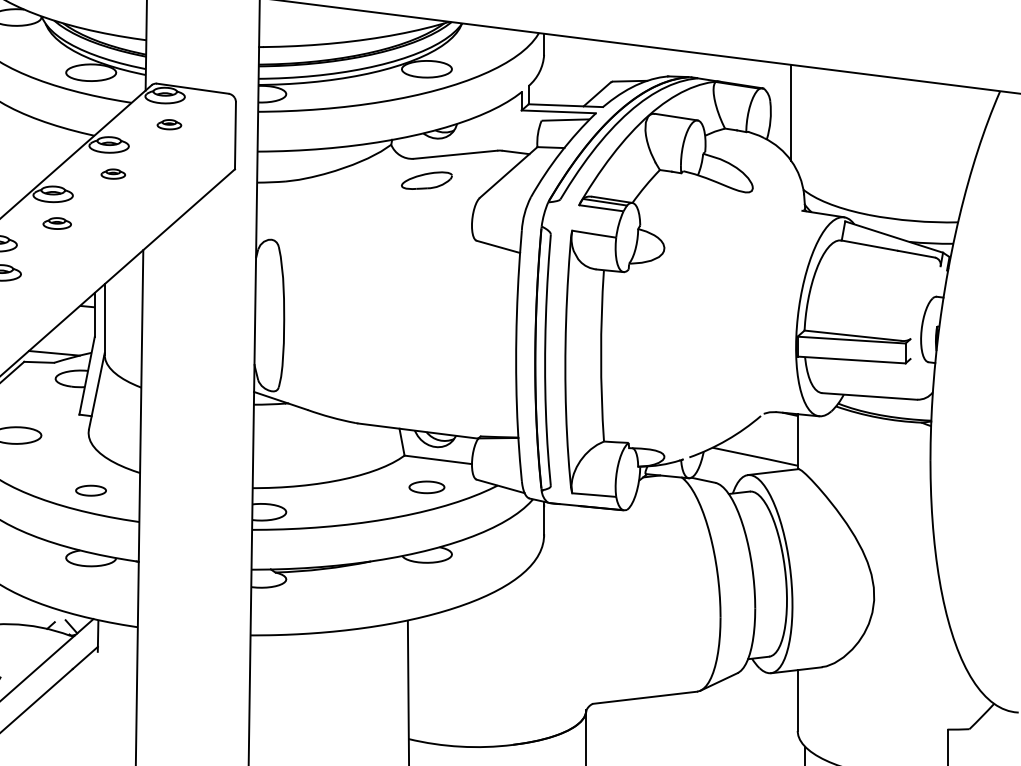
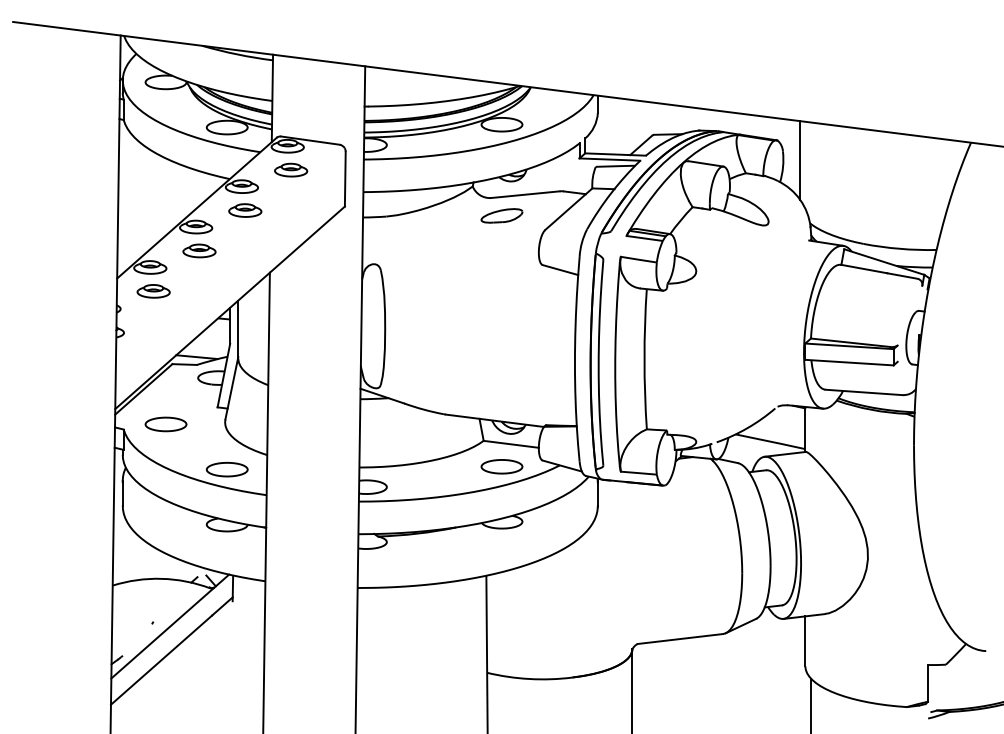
part: (169, 123) -> (291, 169), size x1.67
part: (113, 174) -> (245, 210), size x1.67
part: (57, 222) -> (199, 250), size x1.43
part: (426, 486) -> (501, 466), size x1.43
part: (90, 490) -> (226, 469), size x1.67

